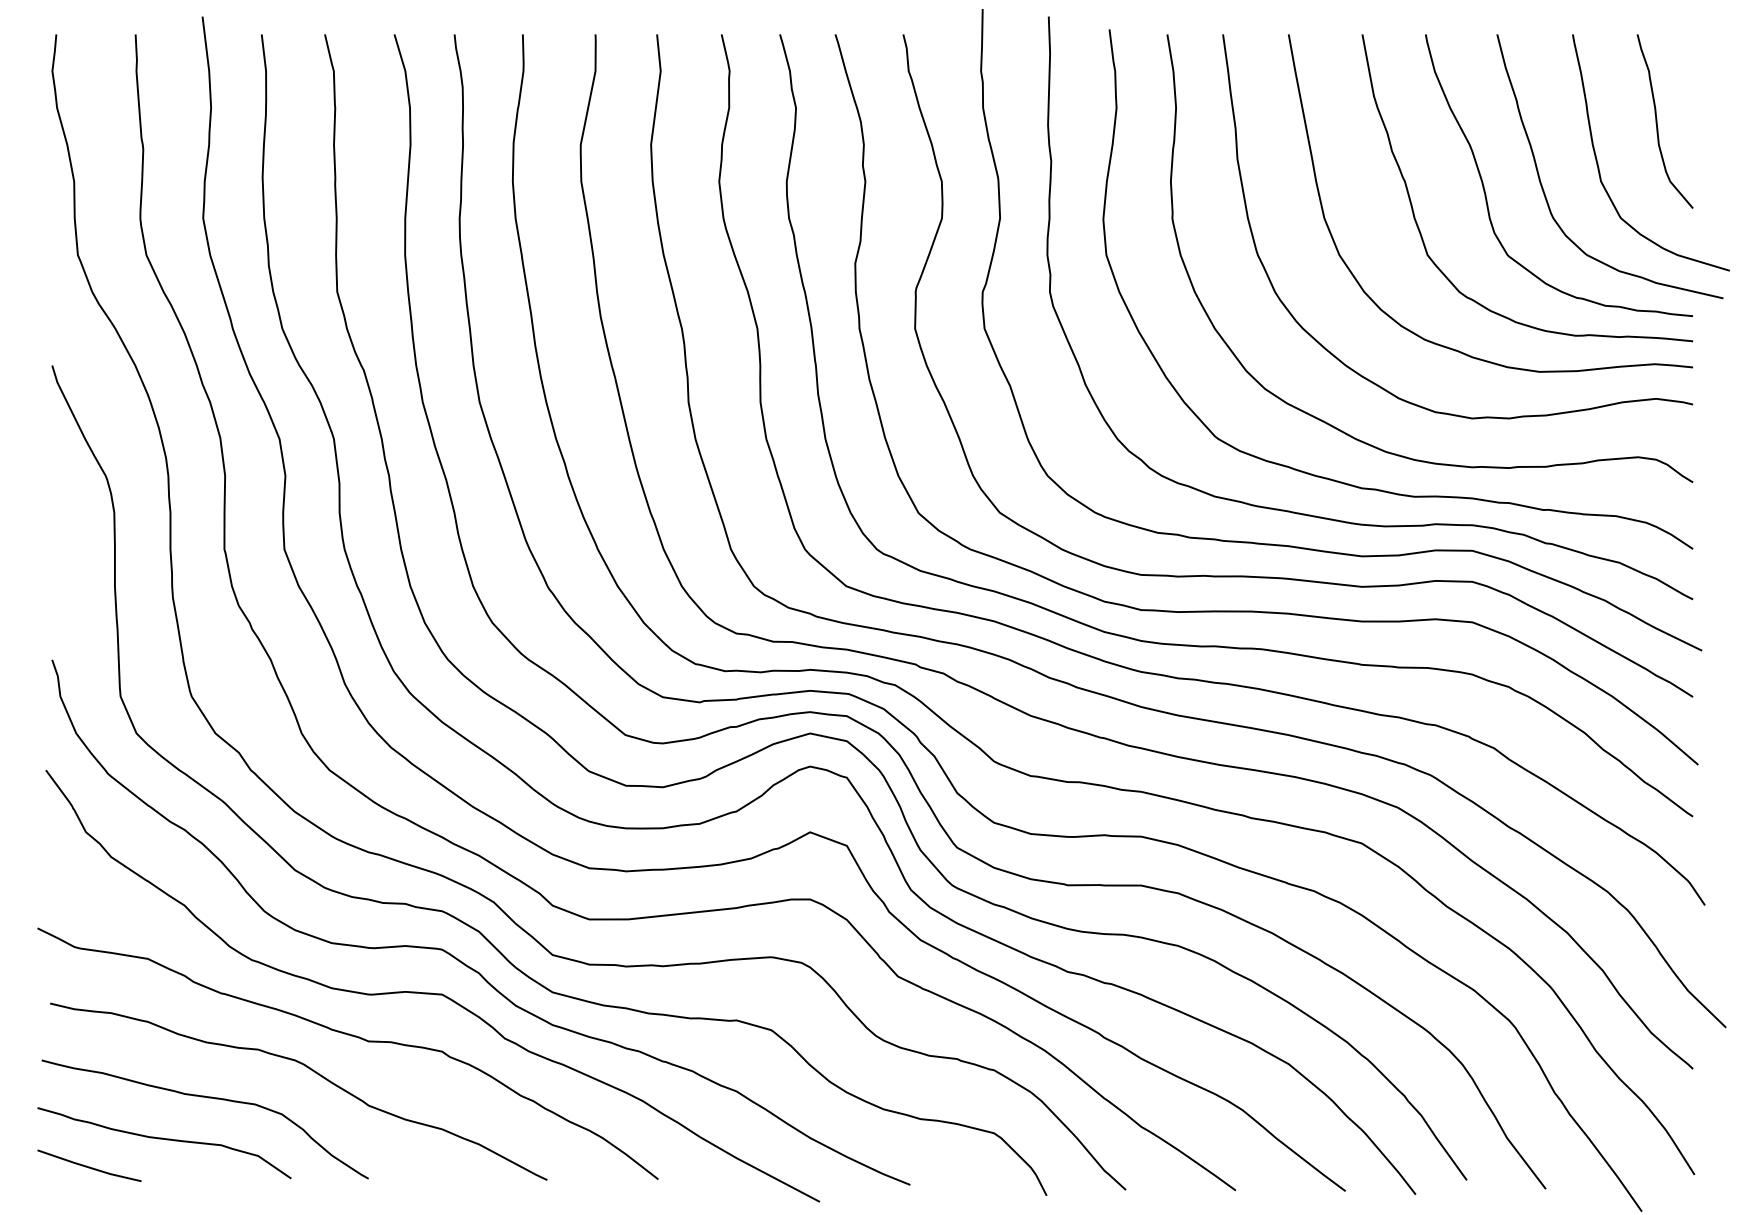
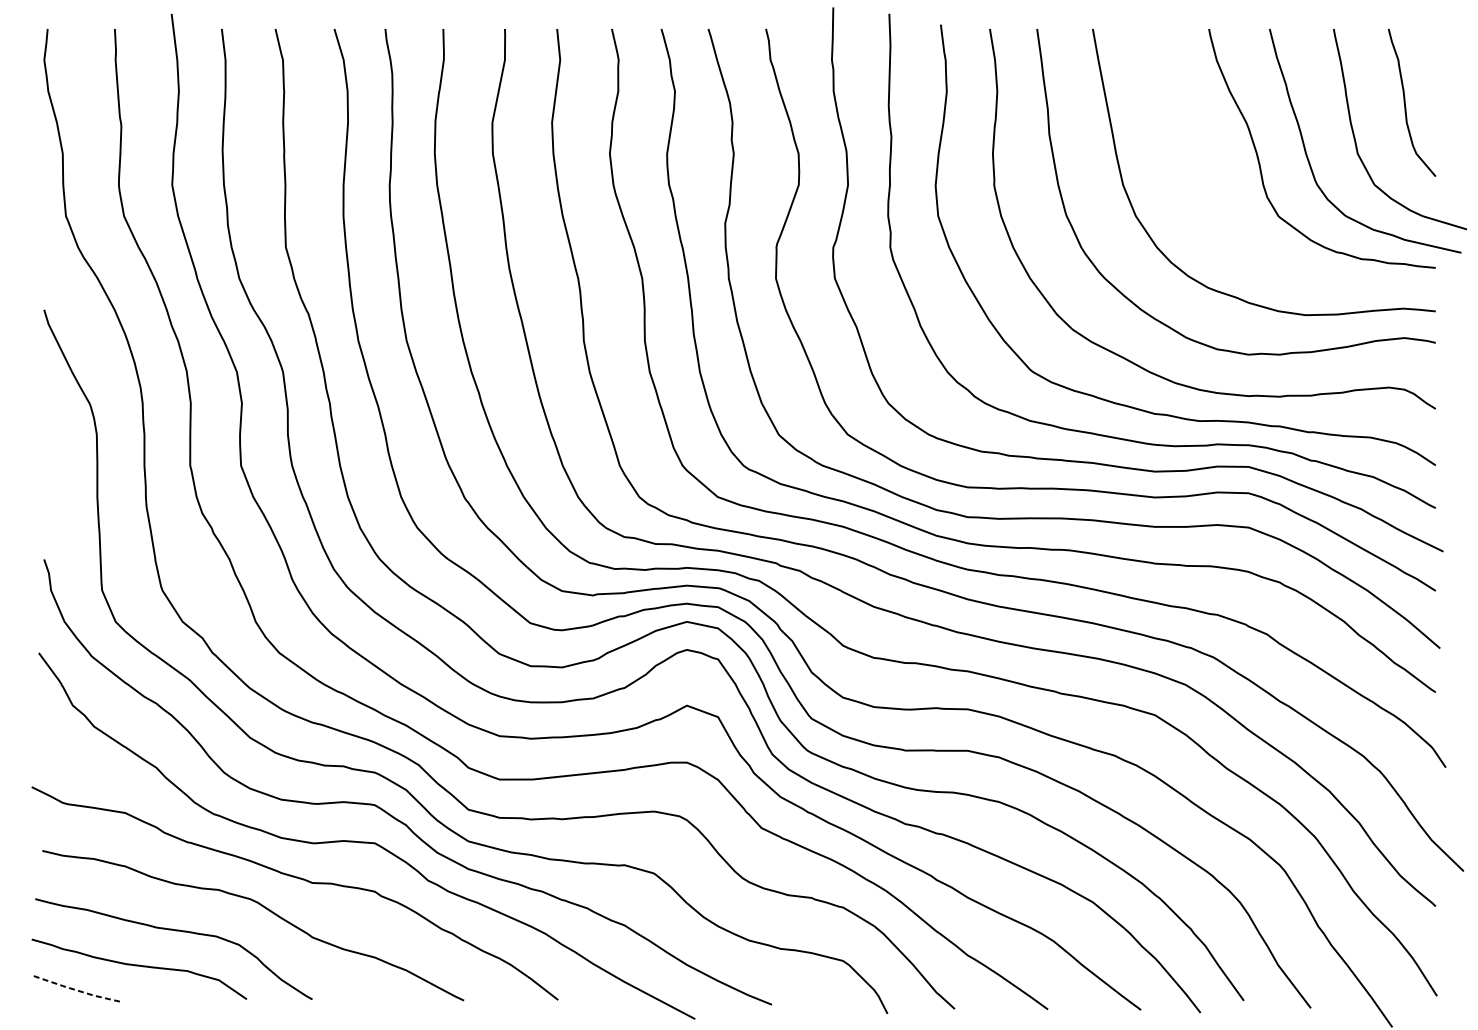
curve: (1419, 227) -> (1203, 192), removed
line: (89, 1167) -> (75, 989), solid -> dashed

